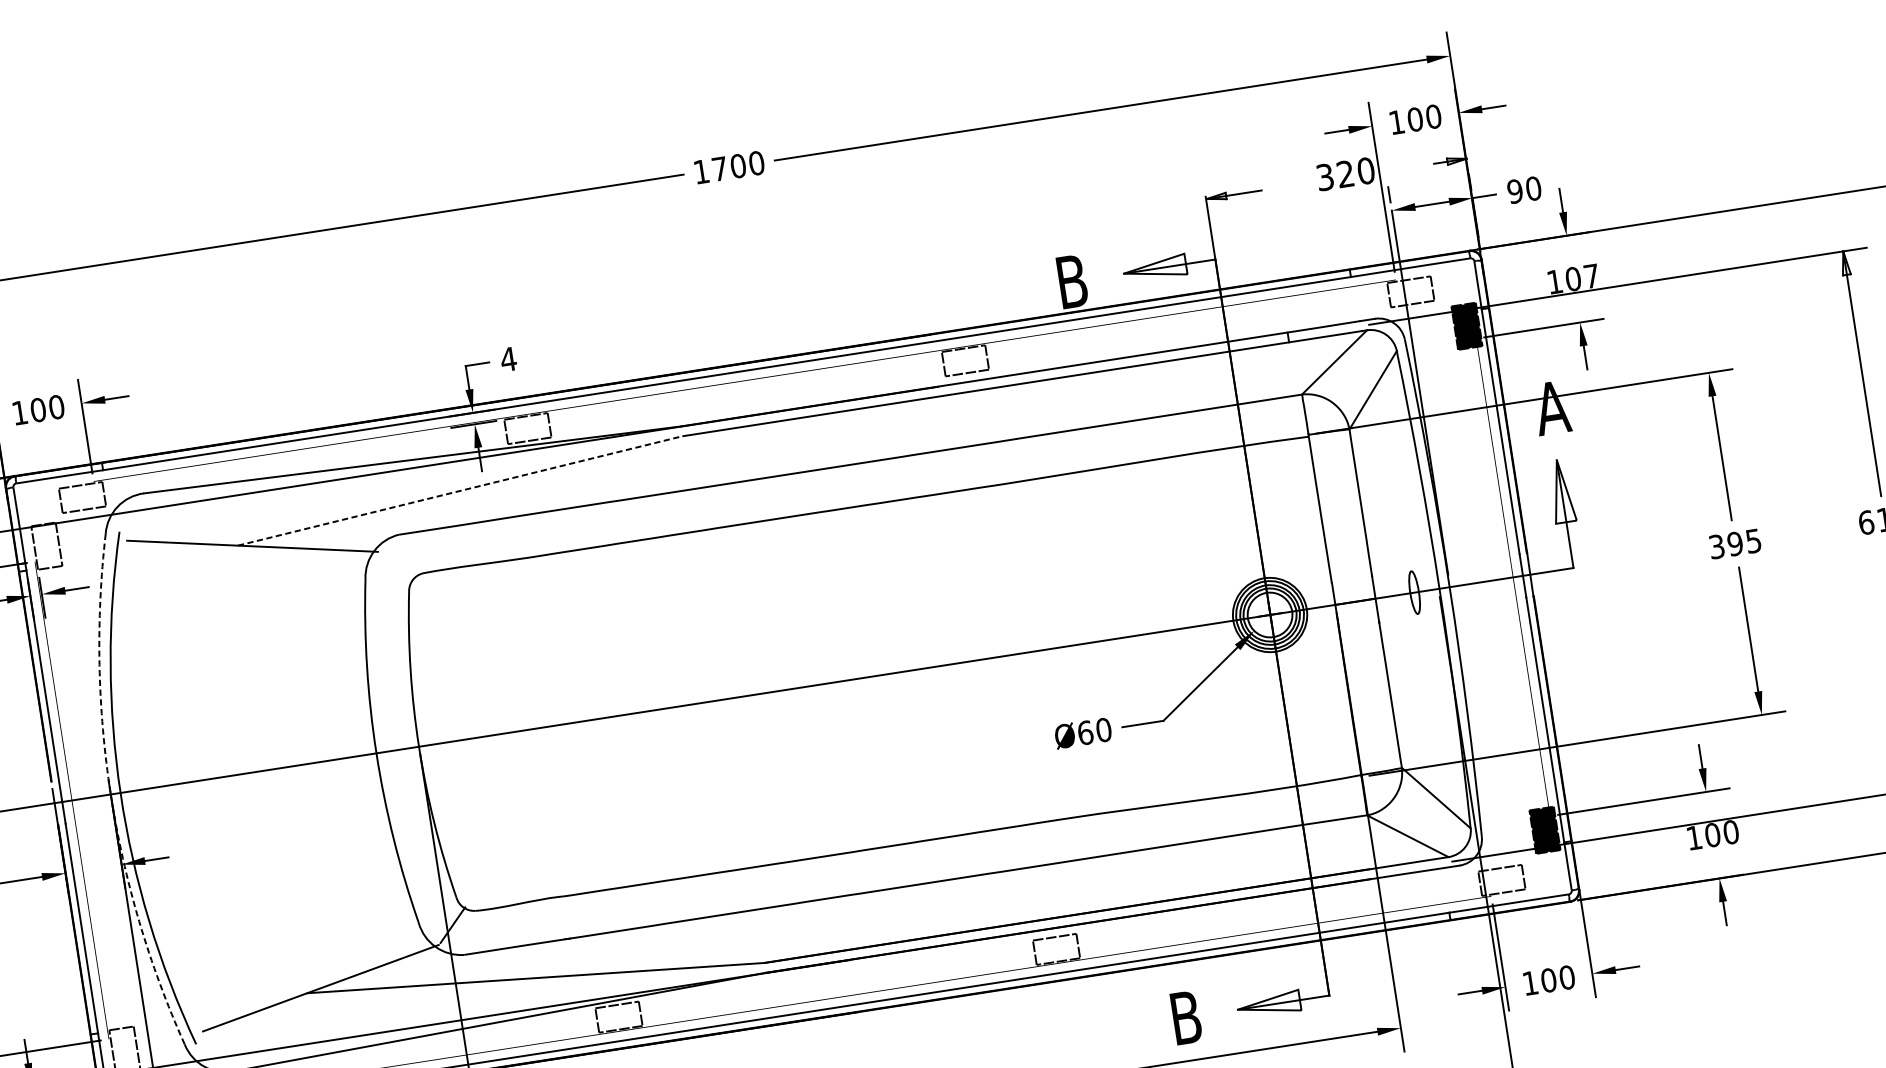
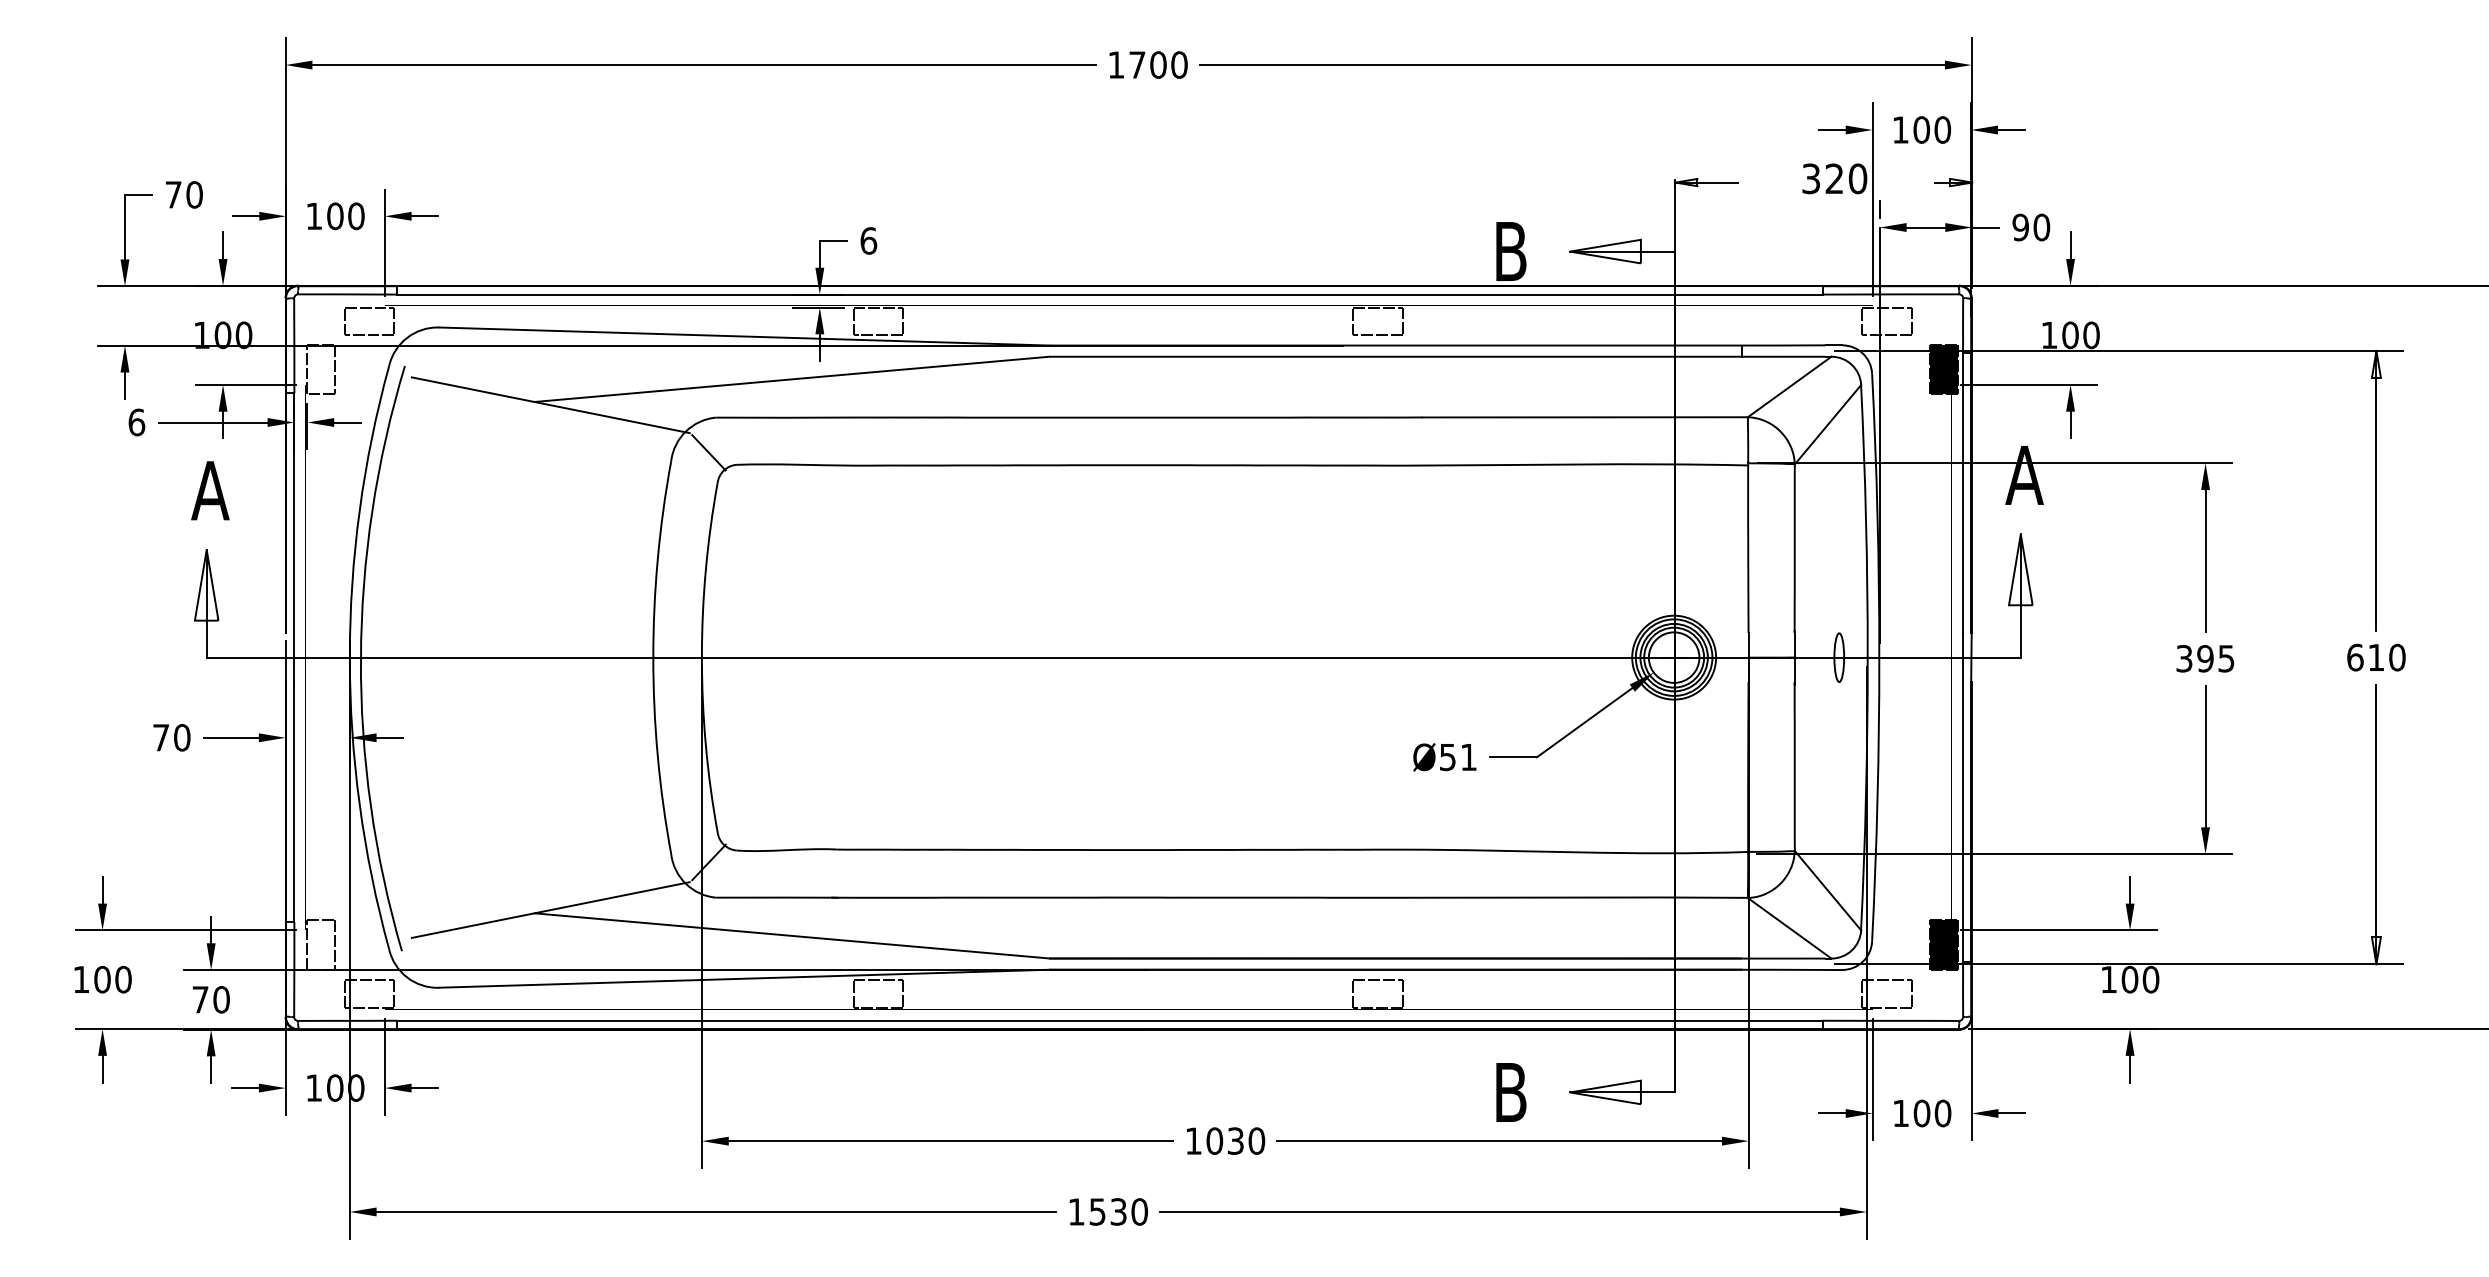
text: (1591, 276) -> (2091, 335), 107 -> 100
text: (508, 359) -> (868, 240), 4 -> 6
line: (460, 491) -> (792, 379), dashed -> solid
line: (396, 566) -> (708, 452), added
text: (1094, 731) -> (1458, 757), Ø60 -> Ø51
arc: (110, 794) -> (349, 657), dashed -> solid

